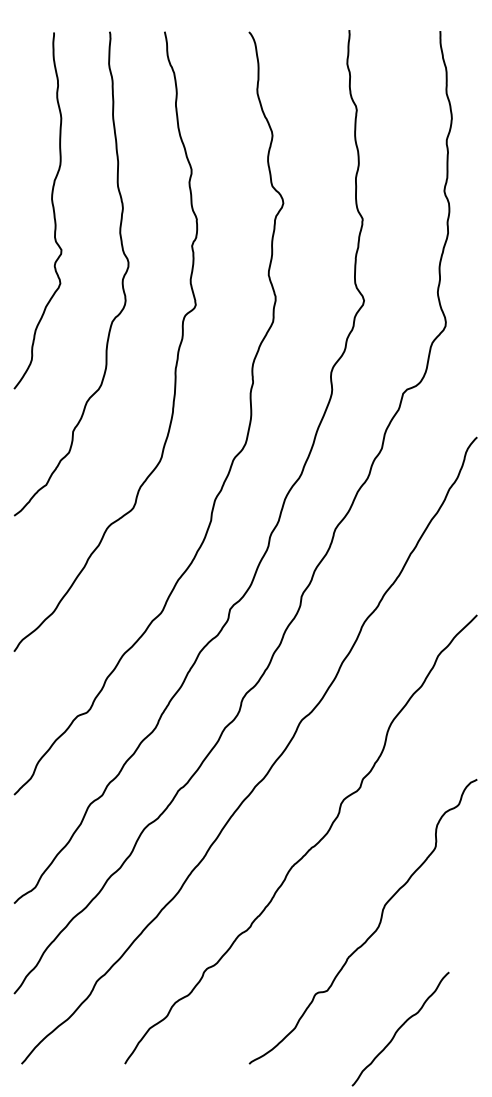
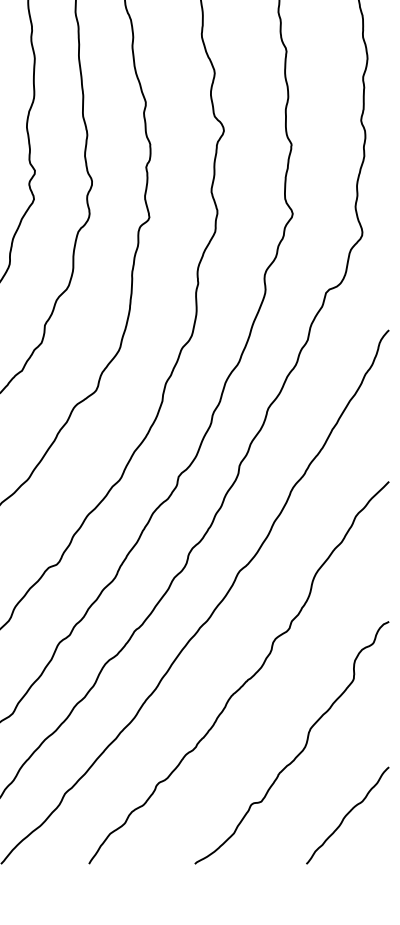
curve: (400, 1028) -> (347, 815), moved

